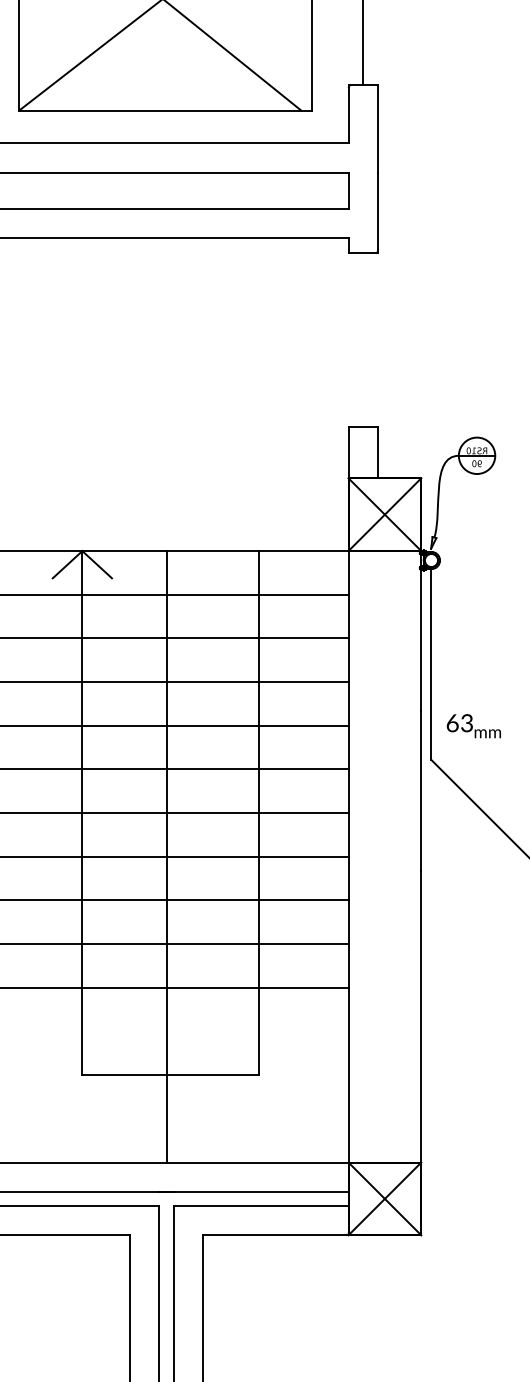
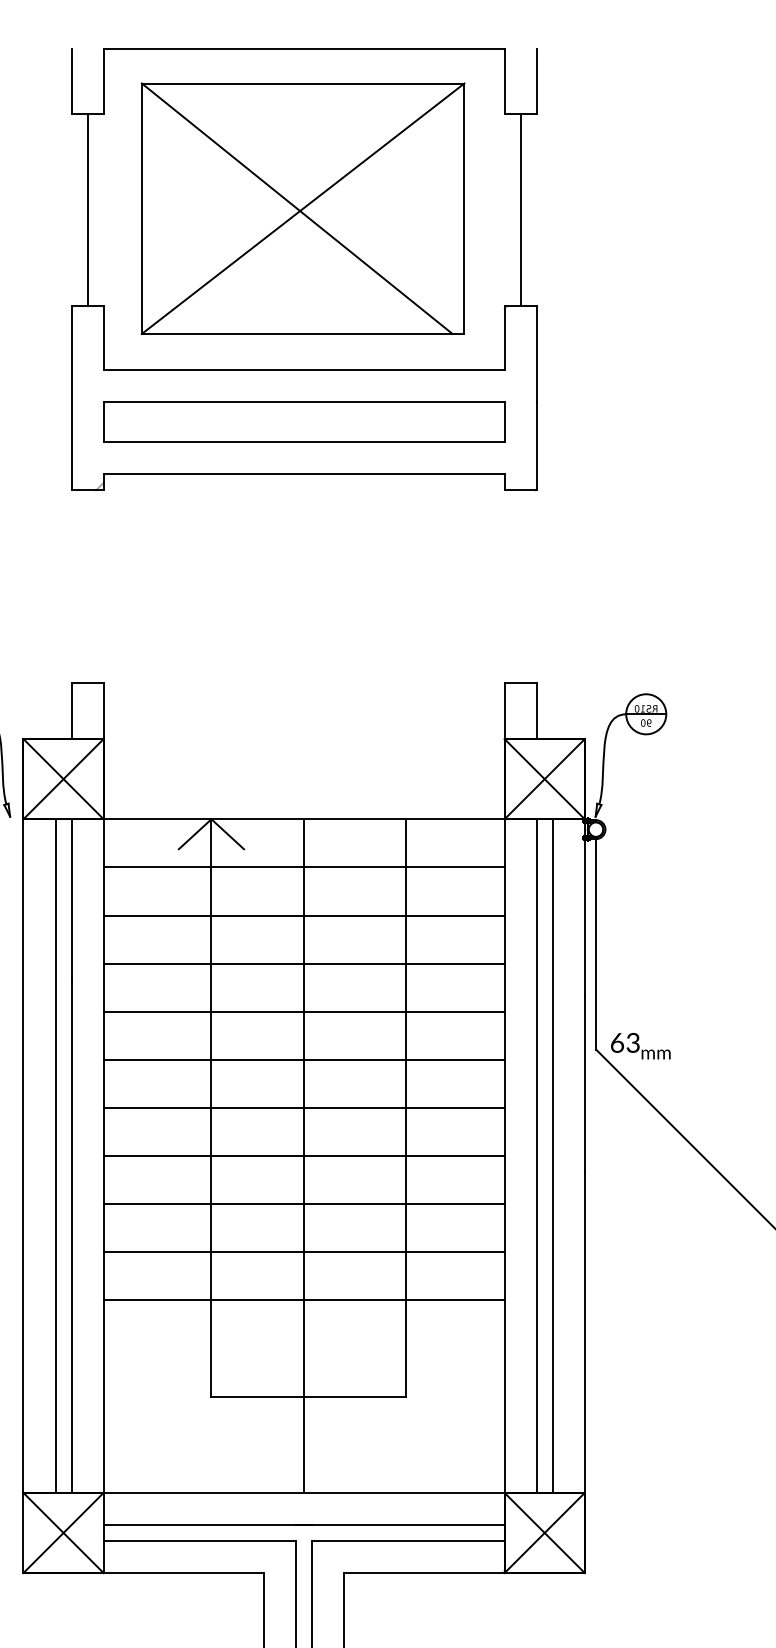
text: (473, 726) -> (640, 1046), moved
line: (377, 856) -> (536, 1155), added
line: (391, 856) -> (552, 1155), added

